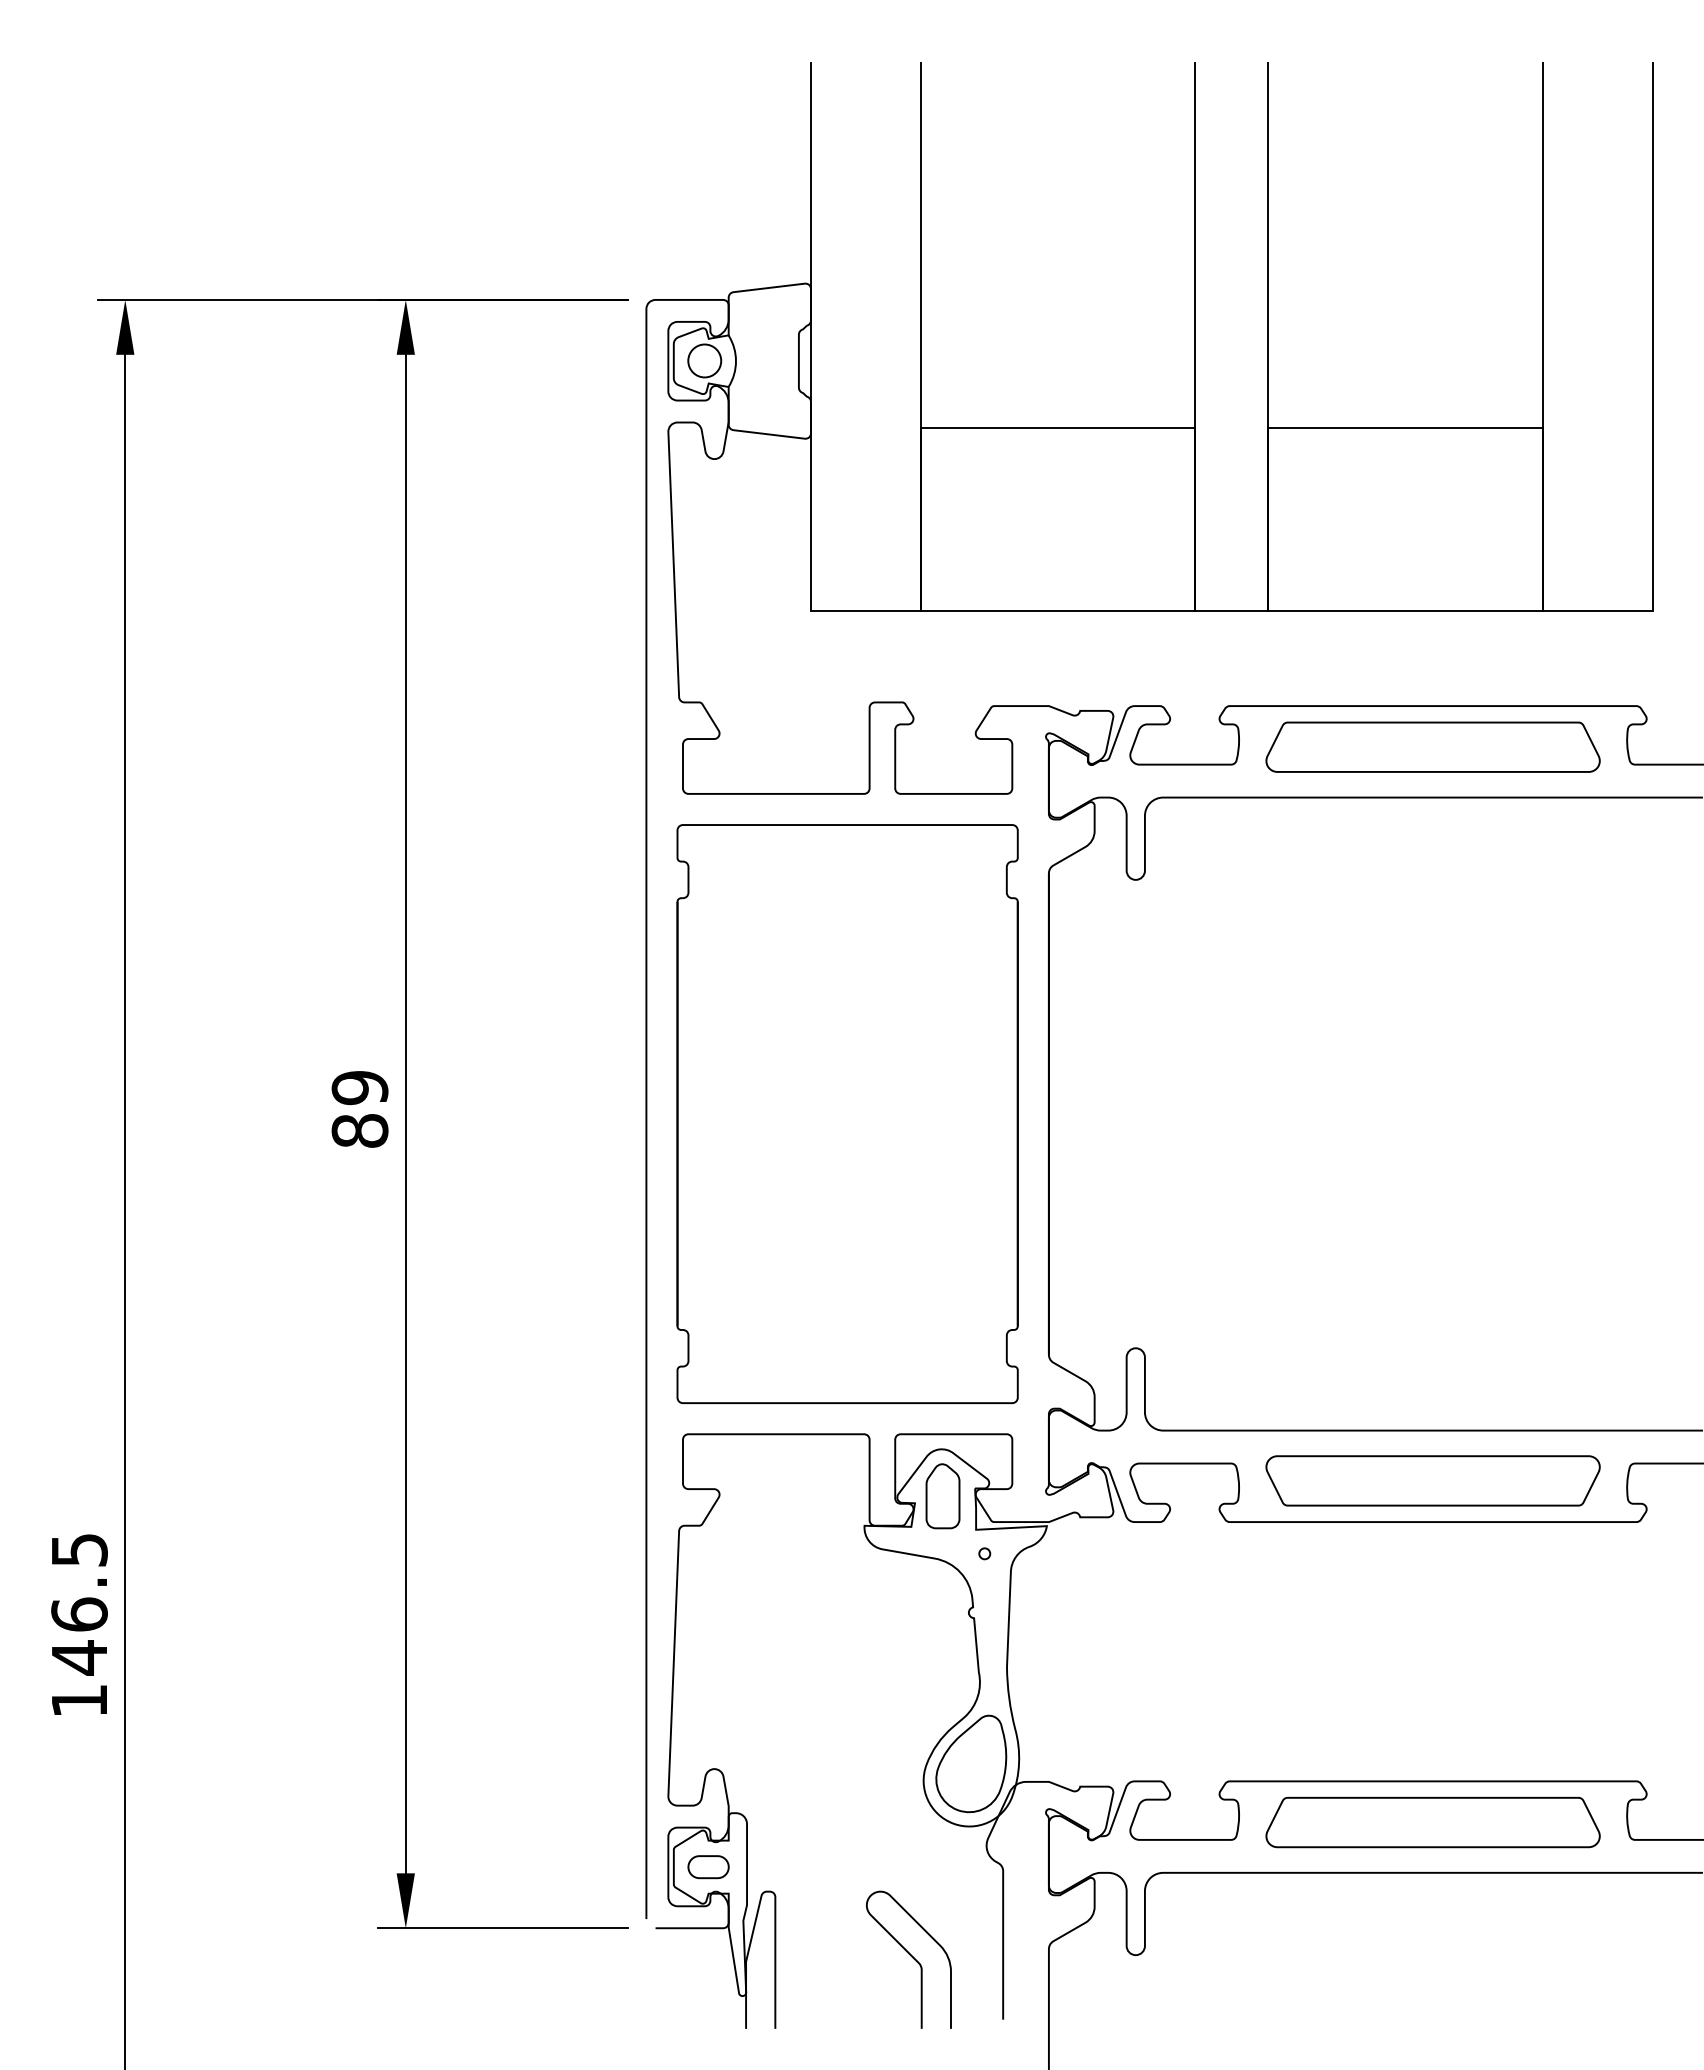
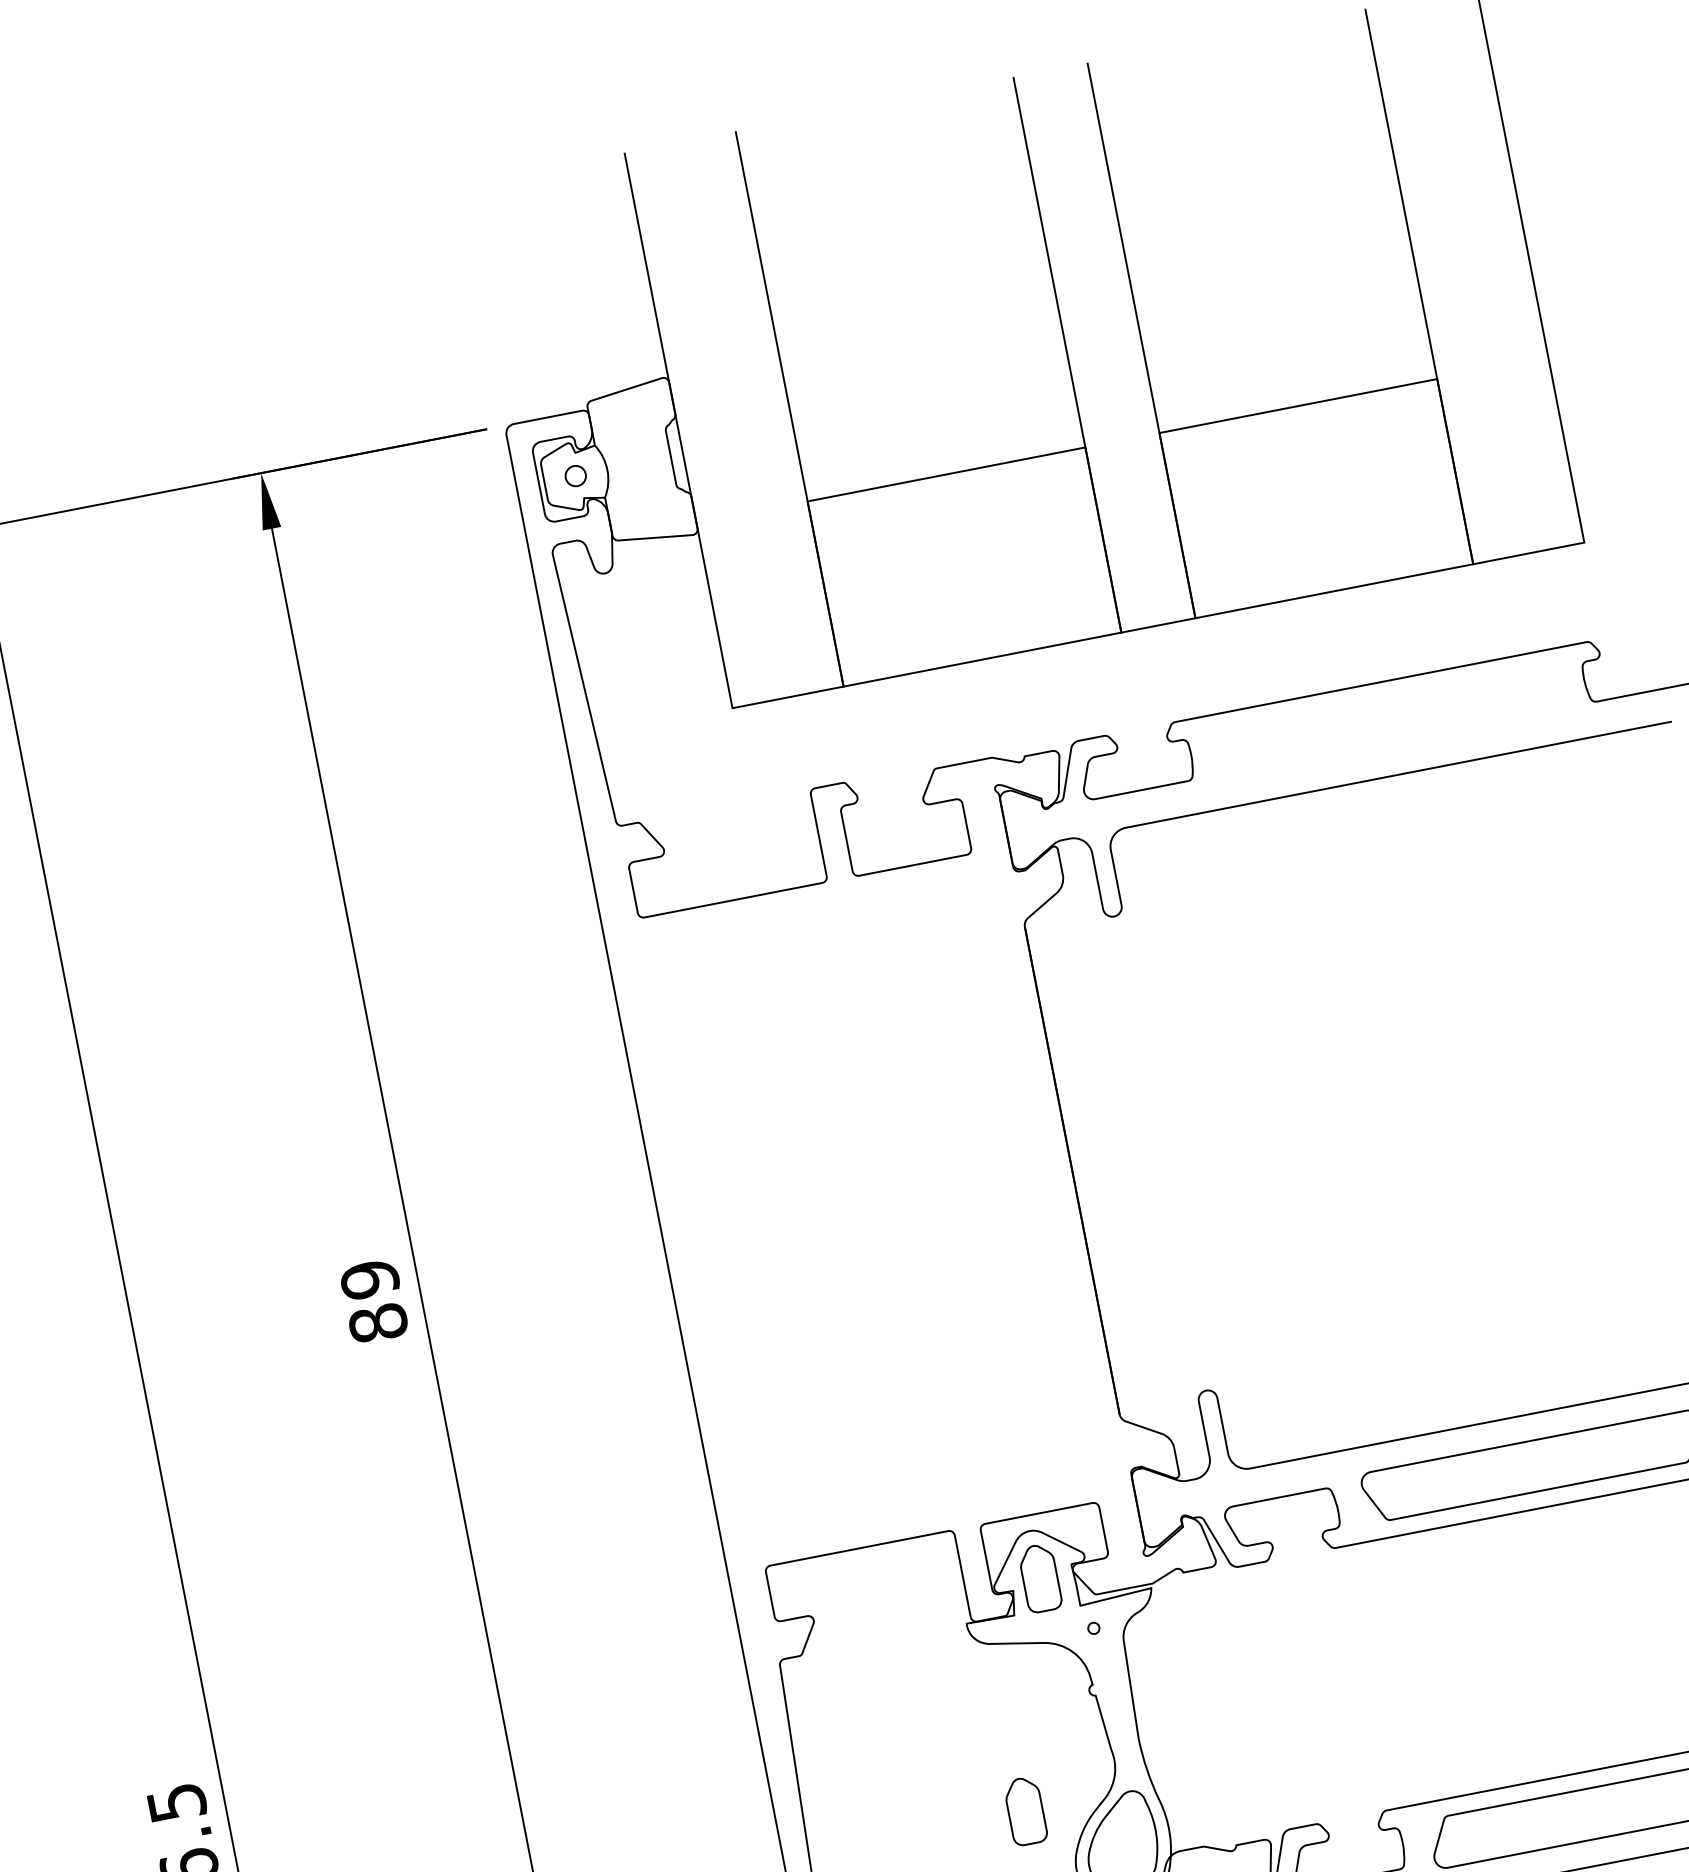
circle: (704, 360) -> (575, 475), size x0.6
part: (1432, 746) -> (1388, 723), removed
part: (847, 1113) -> (868, 1209), removed
part: (885, 1715) -> (1025, 1811), added

